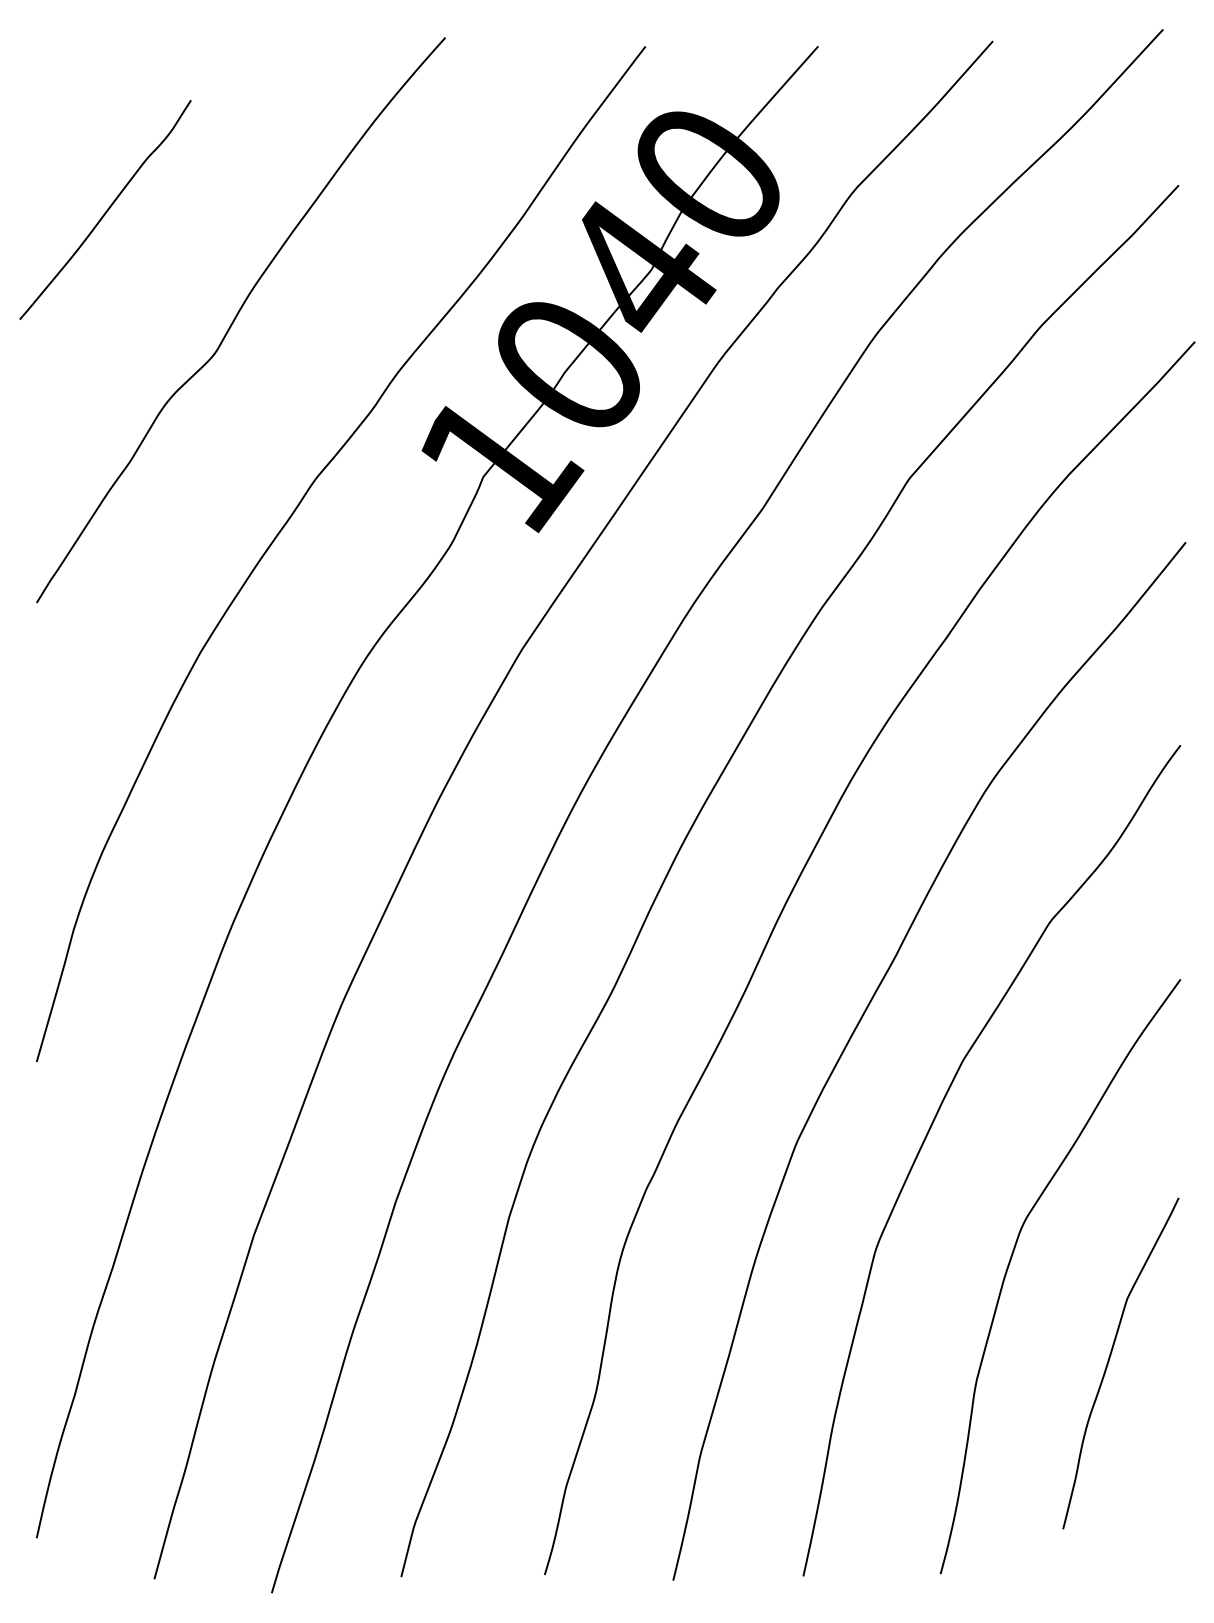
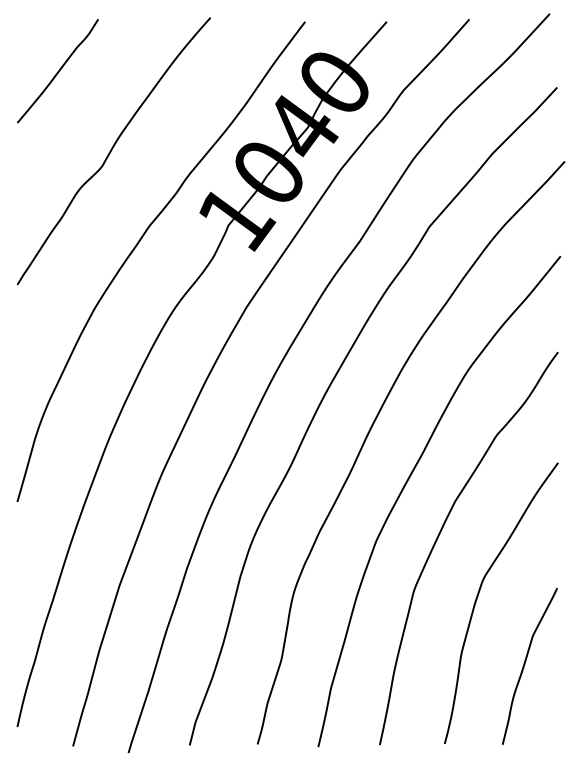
curve: (104, 210) -> (57, 71), moved
curve: (1111, 1359) -> (525, 664), moved

